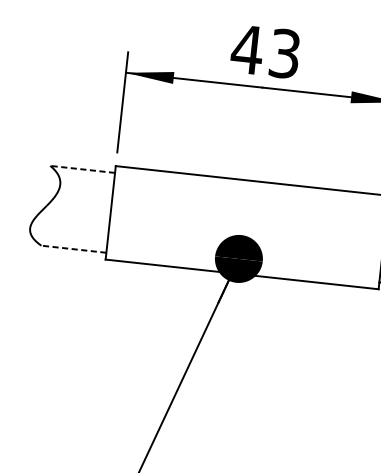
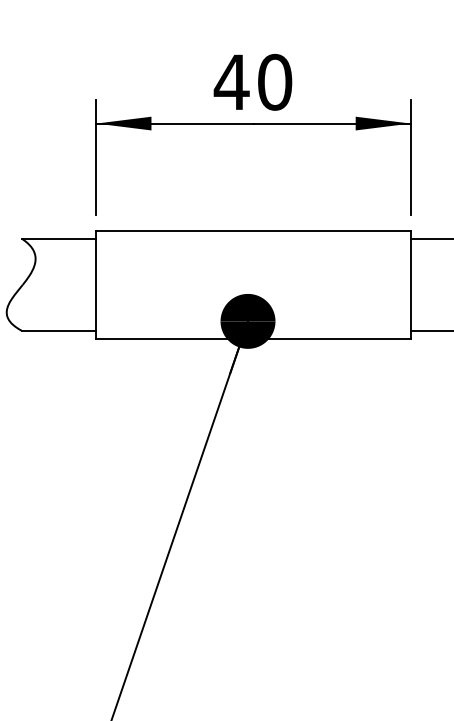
text: (285, 53) -> (275, 82), 43 -> 40
line: (82, 169) -> (58, 238), dashed -> solid
line: (73, 248) -> (58, 330), dashed -> solid

